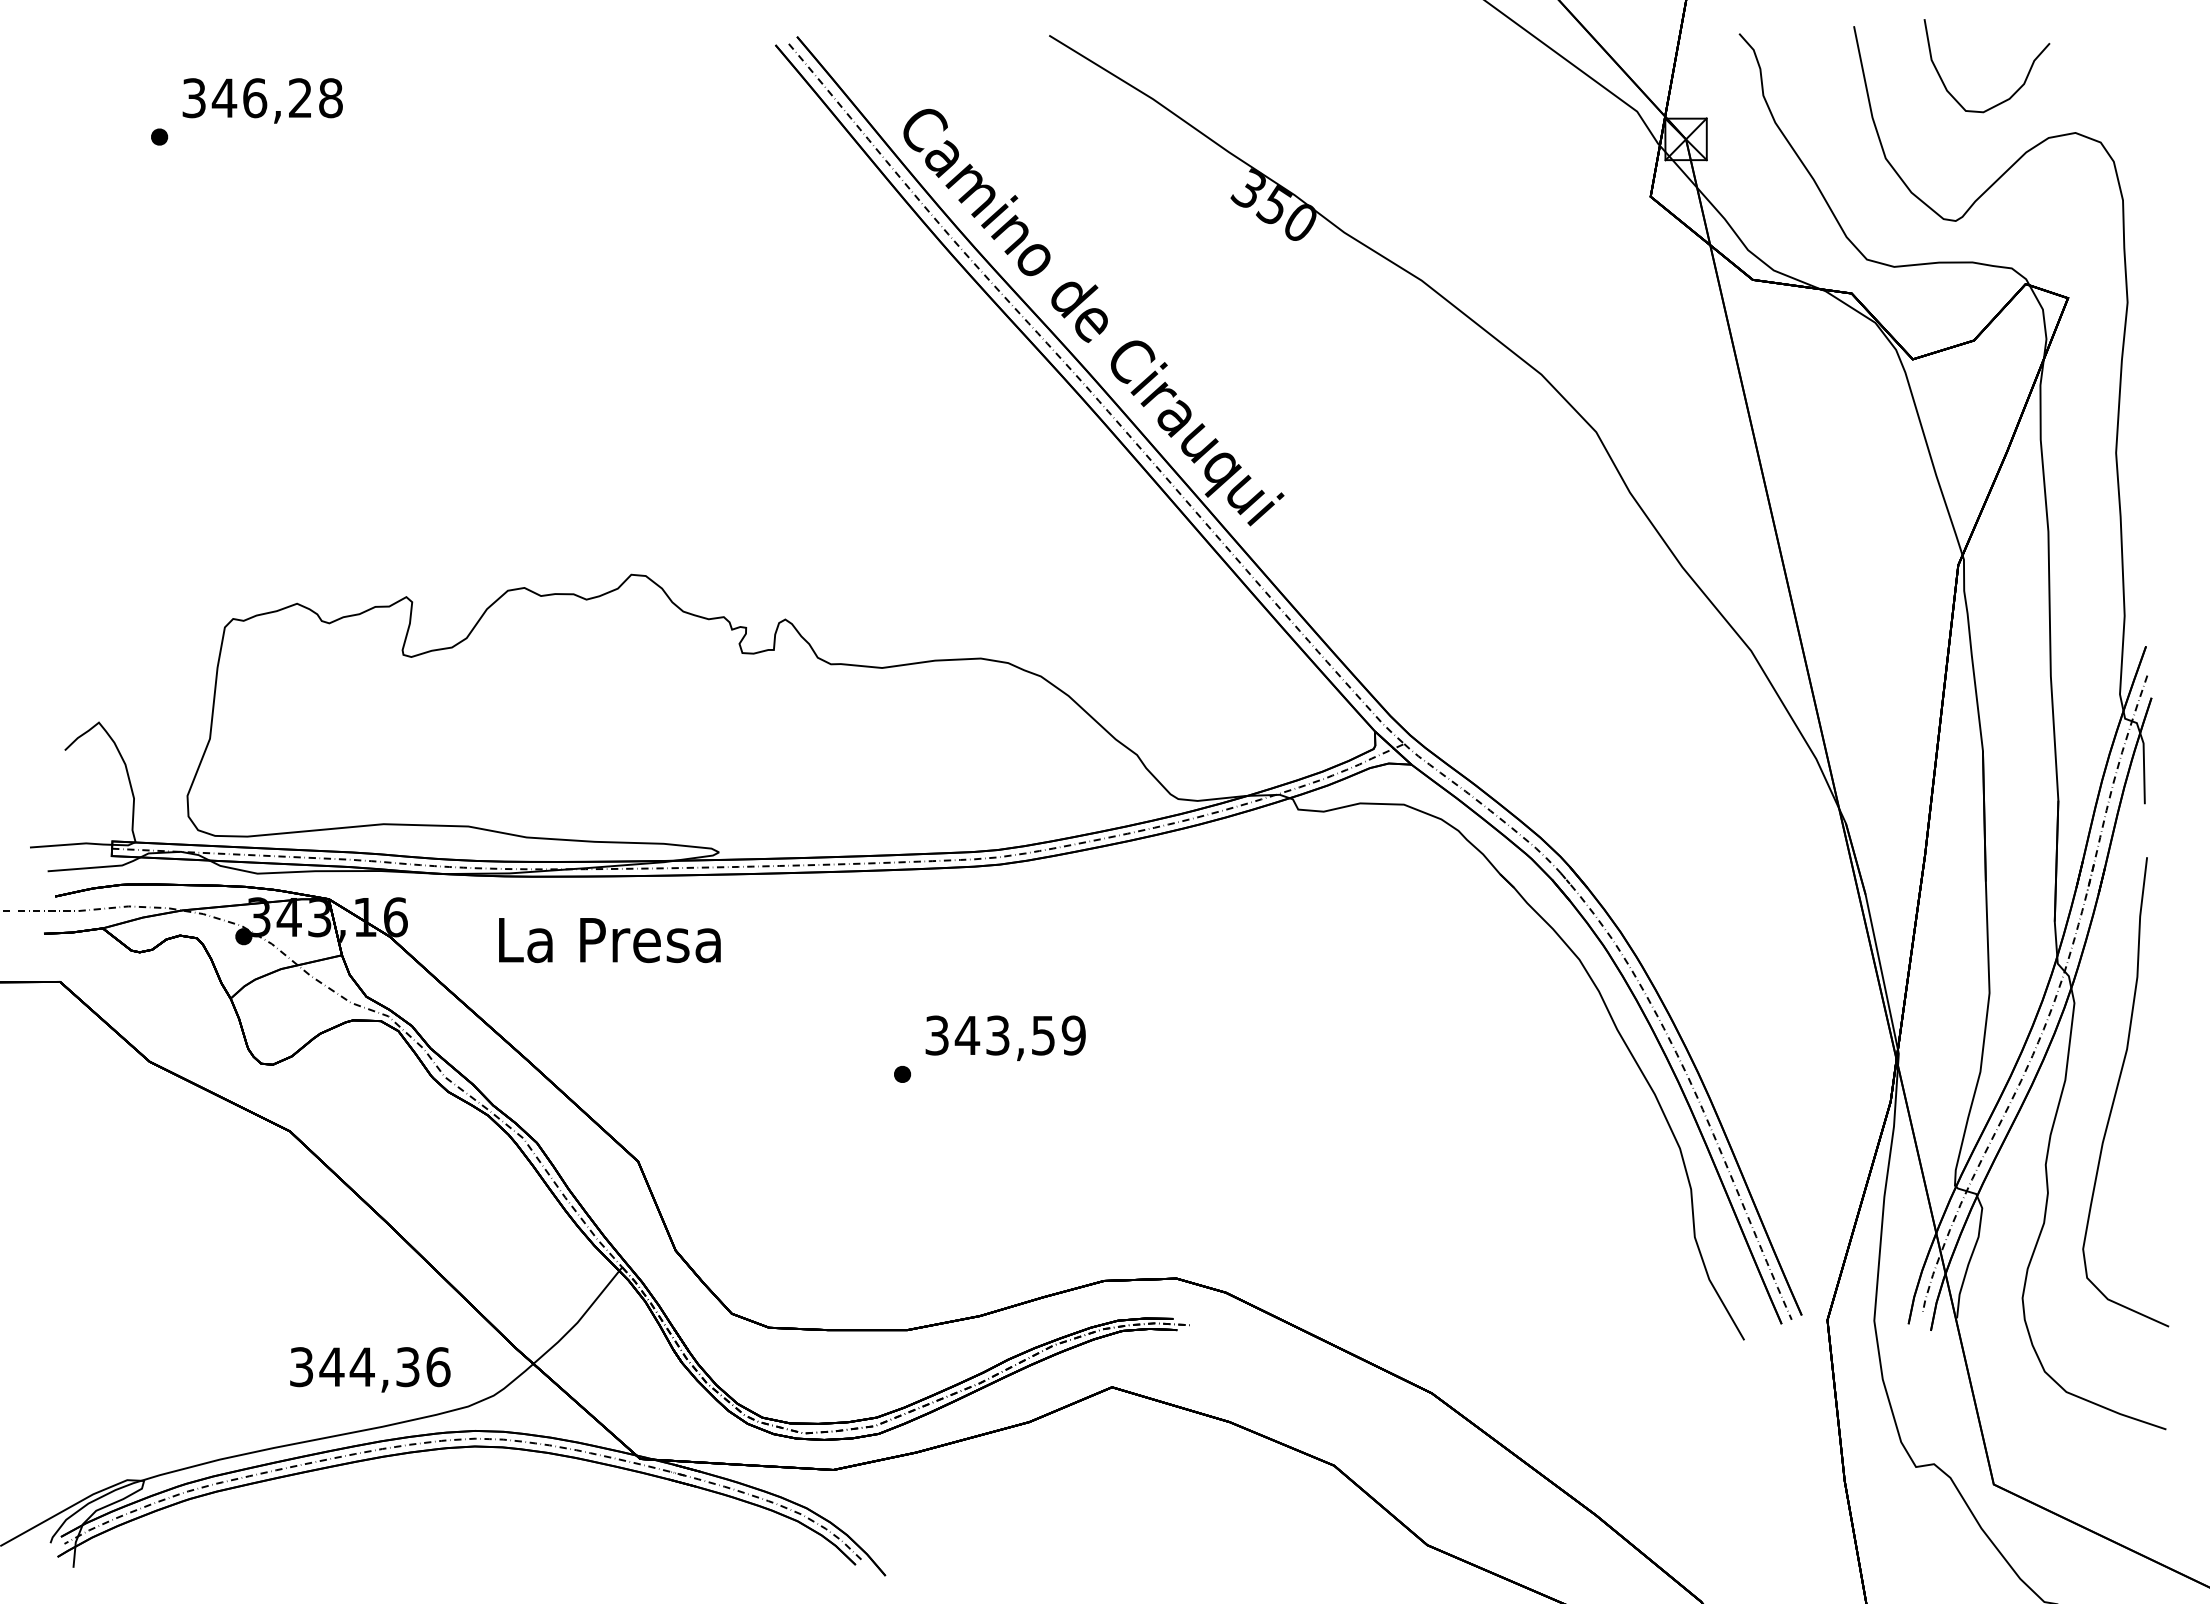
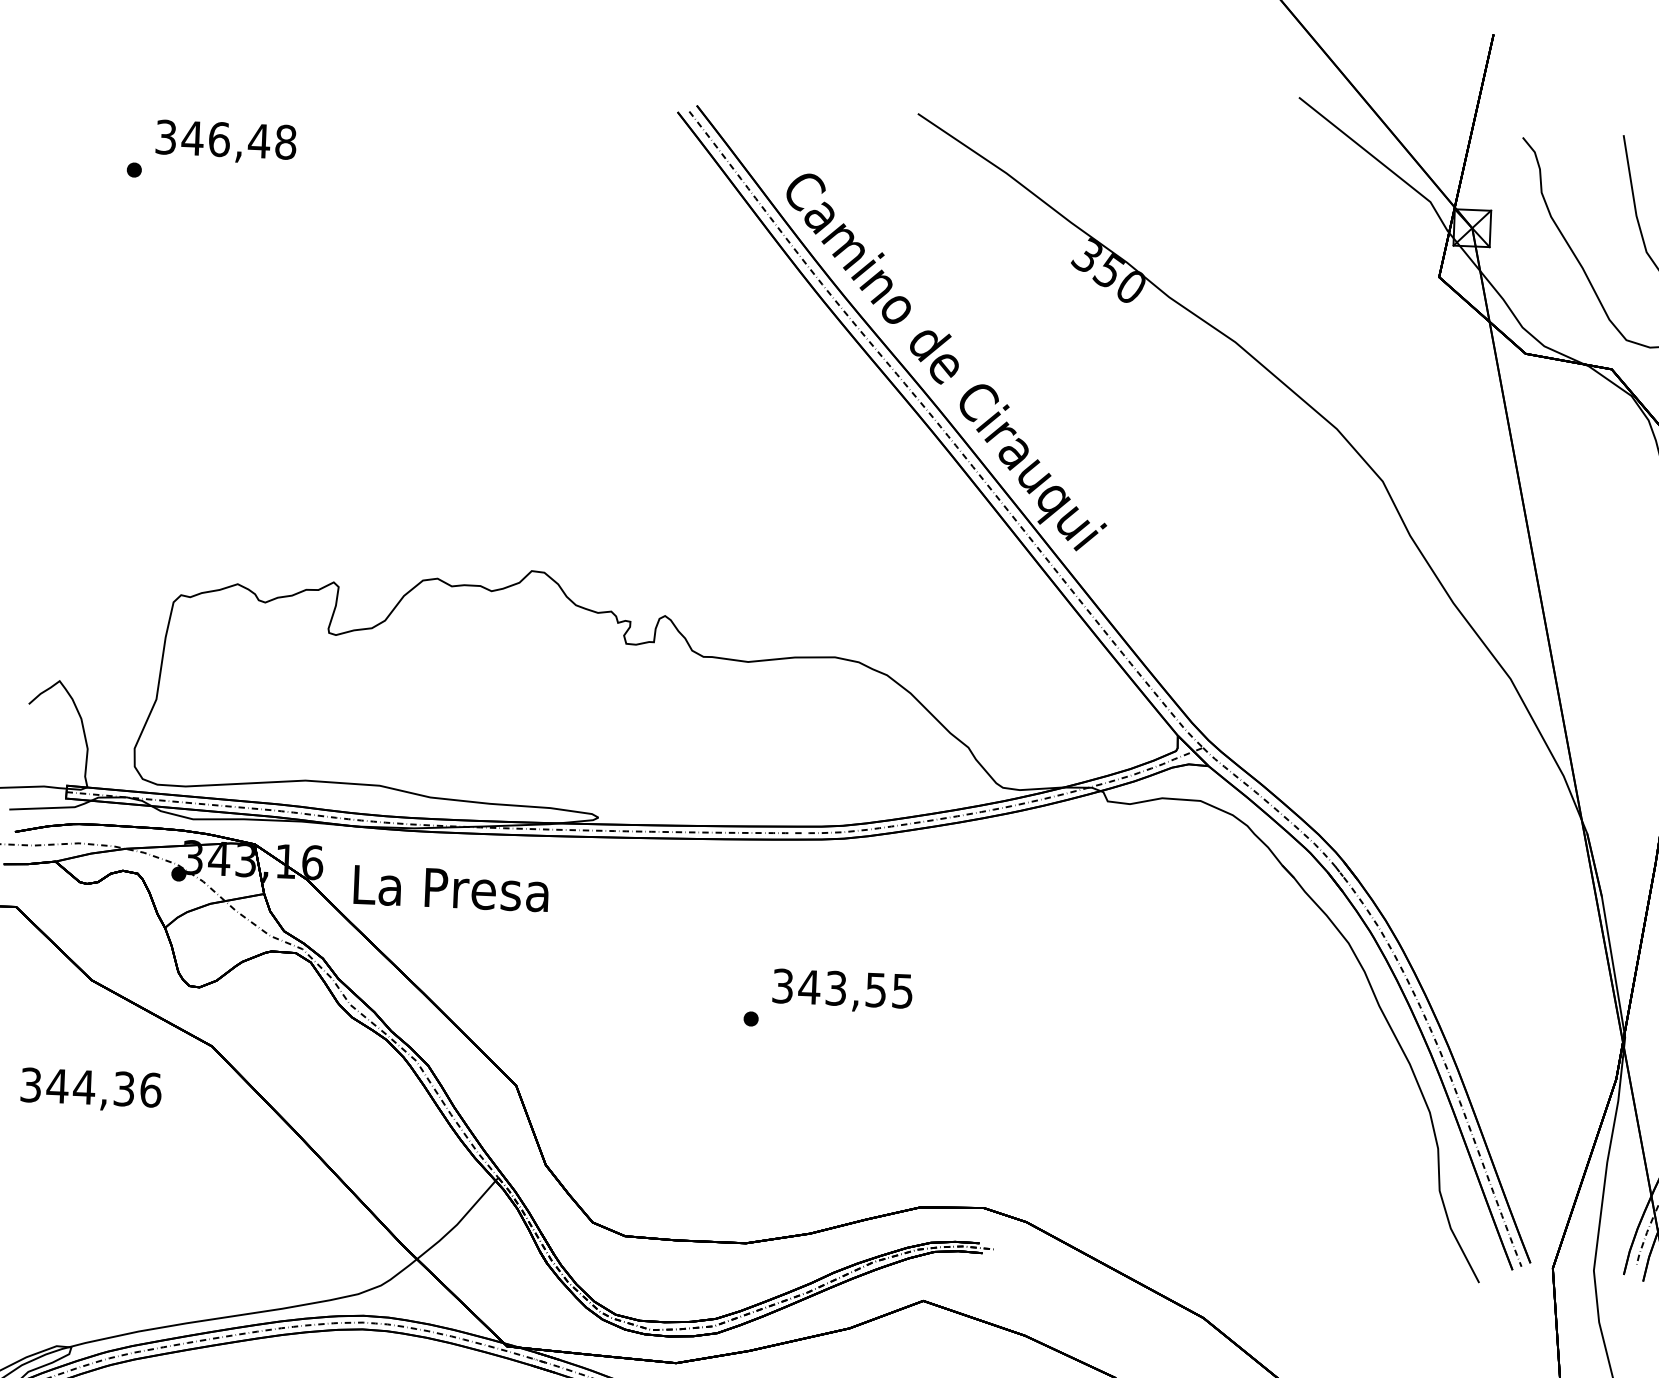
text: (300, 97) -> (259, 140), 346,28 -> 346,48
text: (609, 940) -> (451, 888), moved
text: (1073, 1035) -> (902, 991), 343,59 -> 343,55
text: (370, 1369) -> (91, 1089), moved

